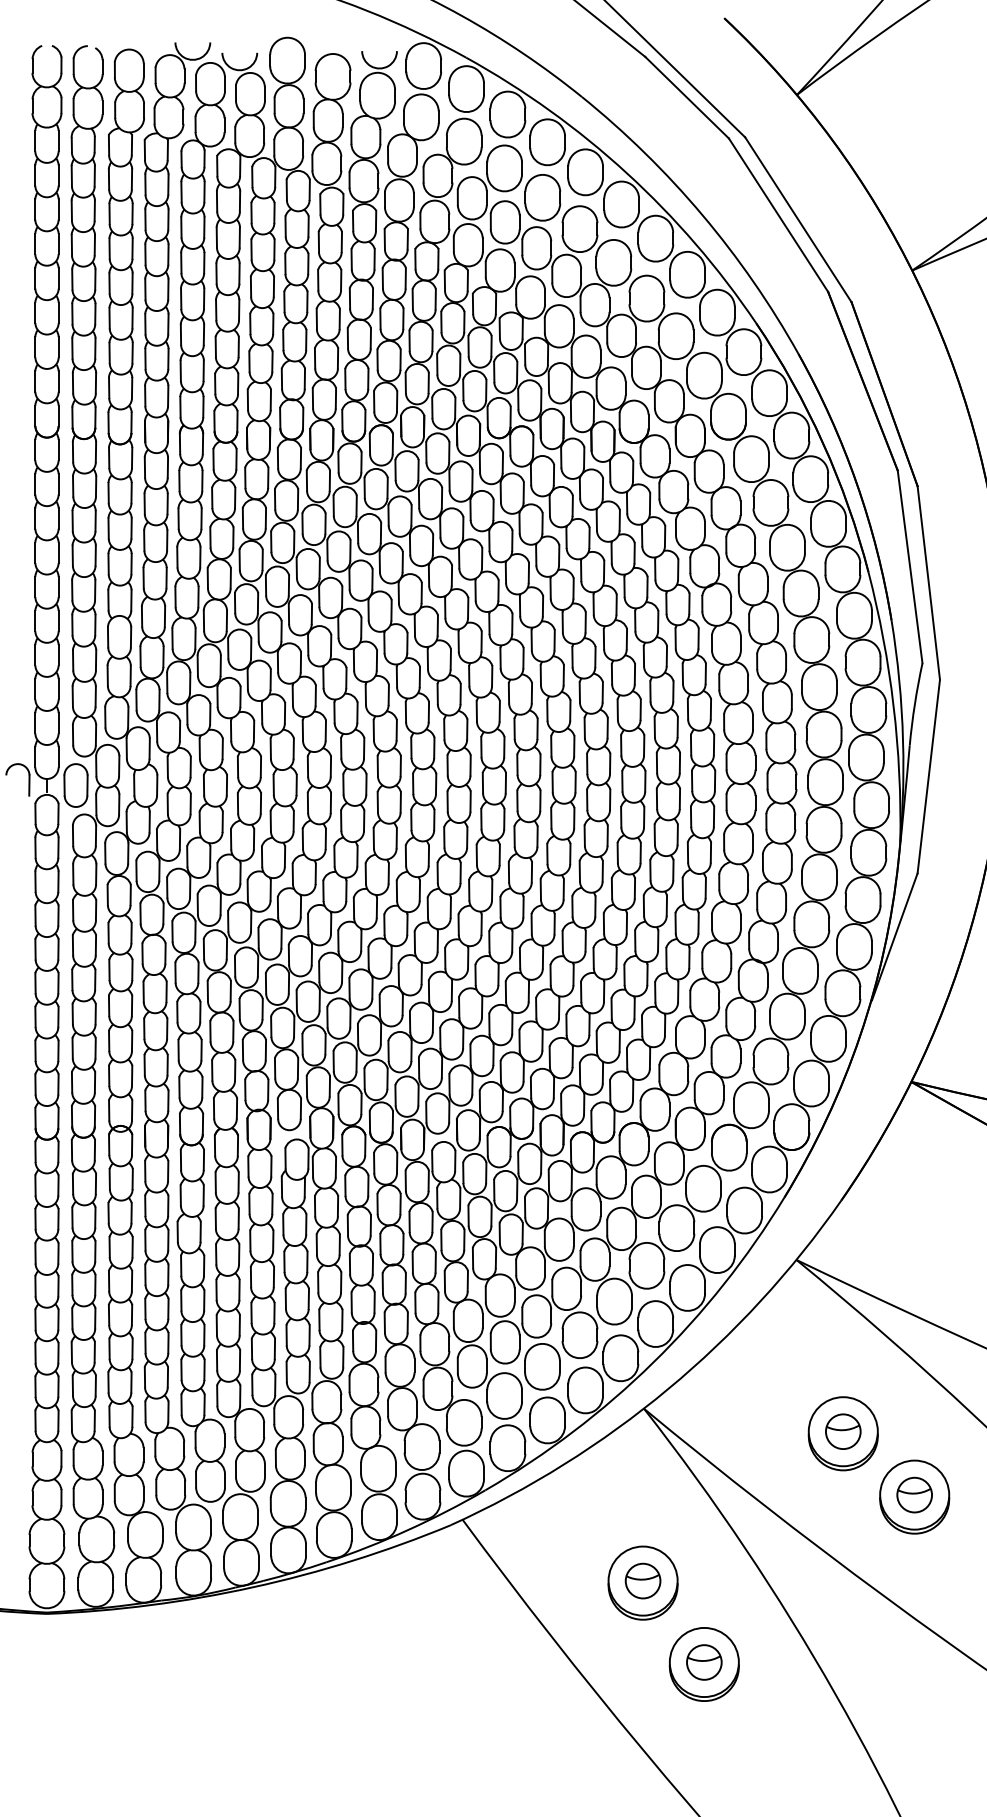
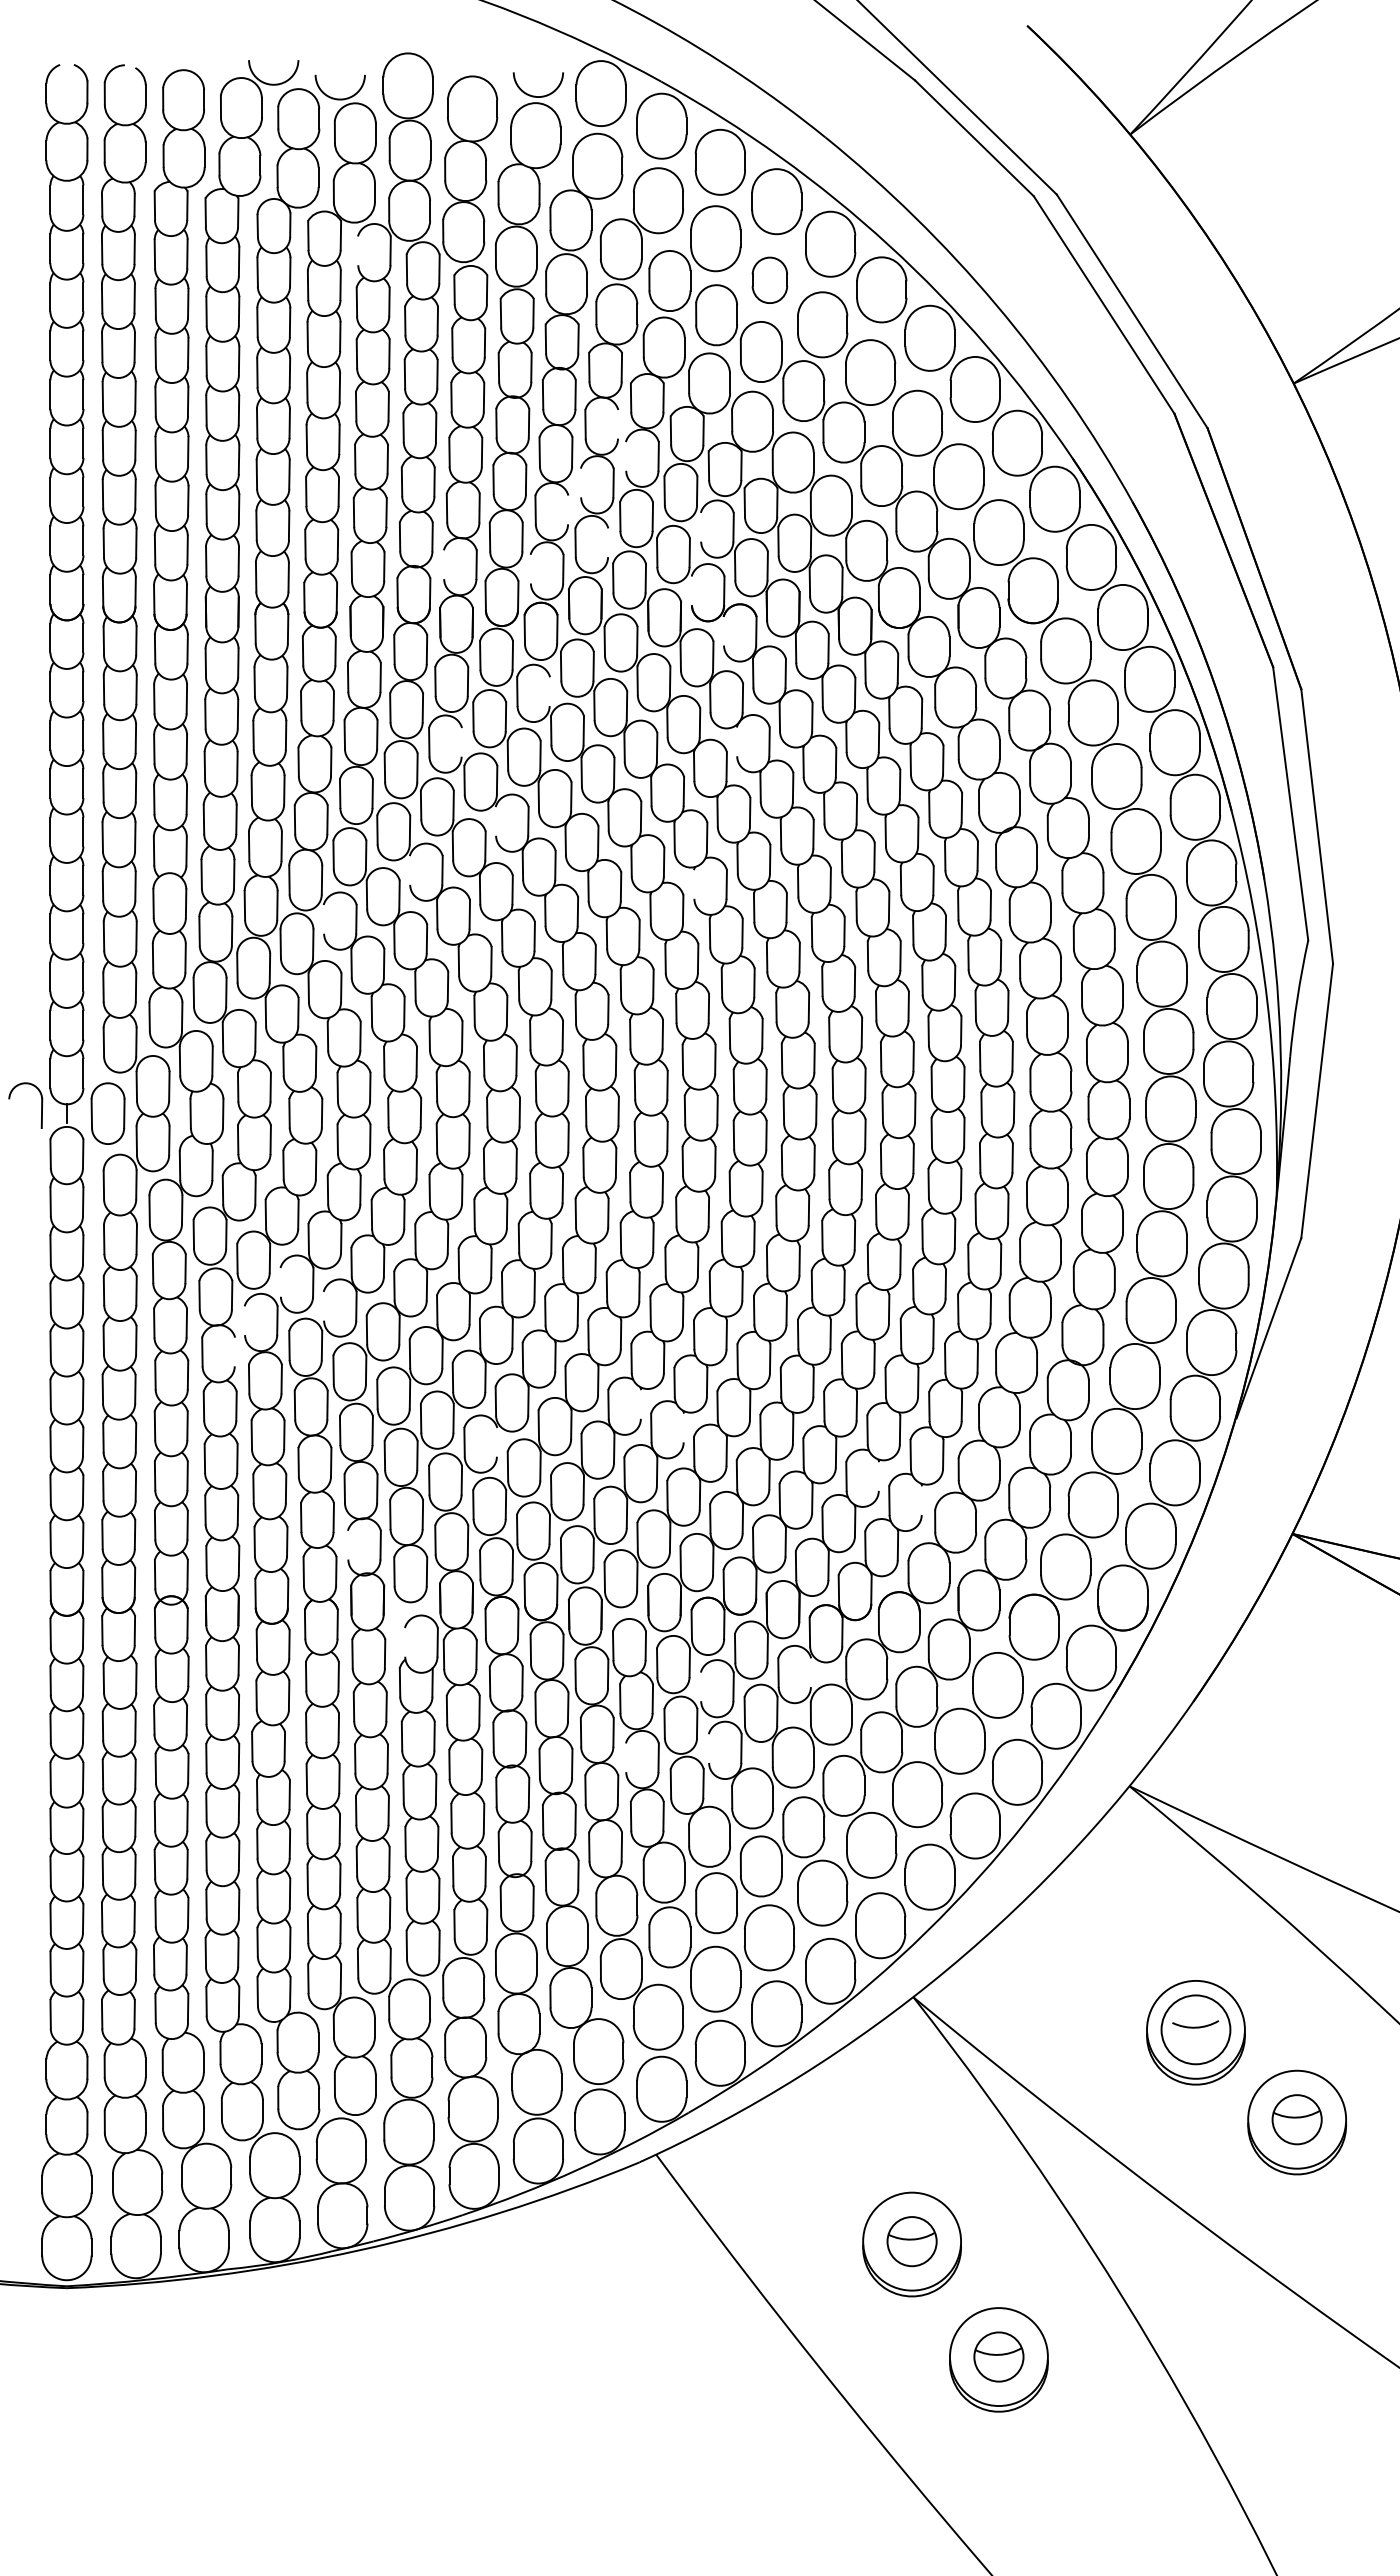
line: (251, 176) -> (357, 250), removed
part: (542, 197) -> (769, 280), size x0.7
line: (435, 299) -> (617, 424), removed
line: (440, 322) -> (625, 456), removed
line: (409, 340) -> (580, 482), removed
line: (400, 359) -> (568, 509), removed
line: (493, 371) -> (700, 526), removed
line: (428, 382) -> (607, 542), removed
line: (312, 398) -> (443, 564), removed
line: (373, 401) -> (530, 568), removed
line: (487, 416) -> (691, 590), removed
line: (510, 444) -> (723, 630), removed
line: (387, 487) -> (549, 691), removed
line: (325, 523) -> (461, 742), removed
line: (519, 523) -> (736, 741), removed
line: (349, 579) -> (495, 821), removed
line: (288, 614) -> (409, 870), removed
line: (488, 623) -> (693, 884), removed
line: (227, 648) -> (323, 919), removed
line: (197, 904) -> (280, 1282), removed
line: (227, 920) -> (323, 1305), removed
line: (172, 931) -> (244, 1320), removed
line: (165, 953) -> (234, 1351), removed
line: (451, 990) -> (640, 1404), removed
line: (481, 1006) -> (683, 1427), removed
line: (349, 1017) -> (496, 1442), removed
line: (619, 1041) -> (878, 1476), removed
line: (649, 1058) -> (921, 1500), removed
line: (244, 1089) -> (347, 1544), removed
line: (285, 1158) -> (404, 1642), removed
line: (571, 1179) -> (810, 1672), removed
line: (493, 1189) -> (700, 1686), removed
line: (499, 1233) -> (708, 1748), removed
line: (440, 1239) -> (625, 1757), removed
circle: (842, 1431) -> (1195, 2029), size x1.4

